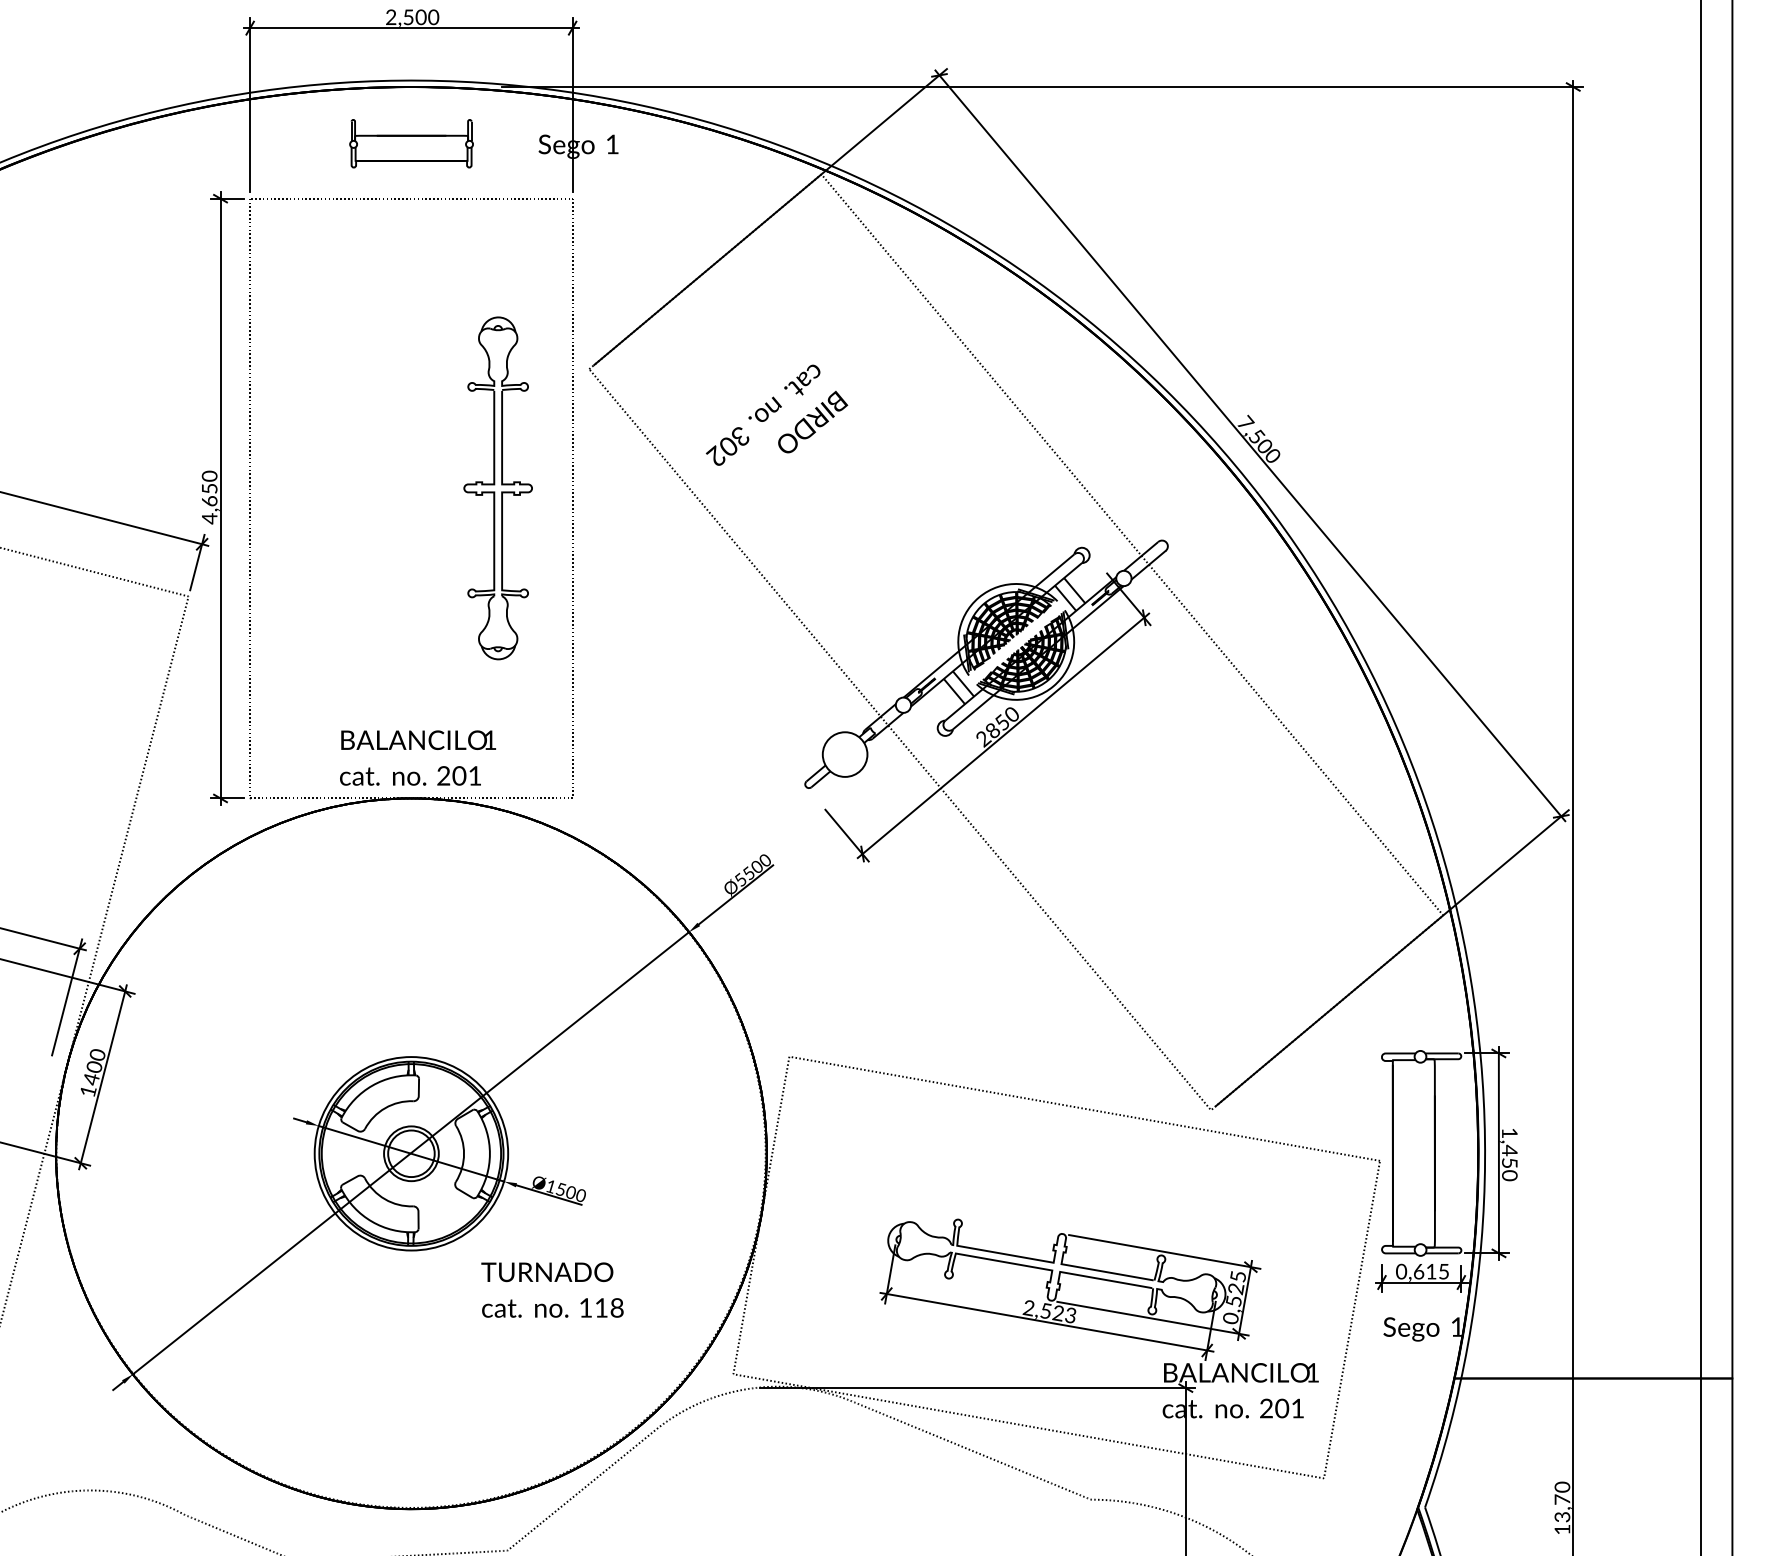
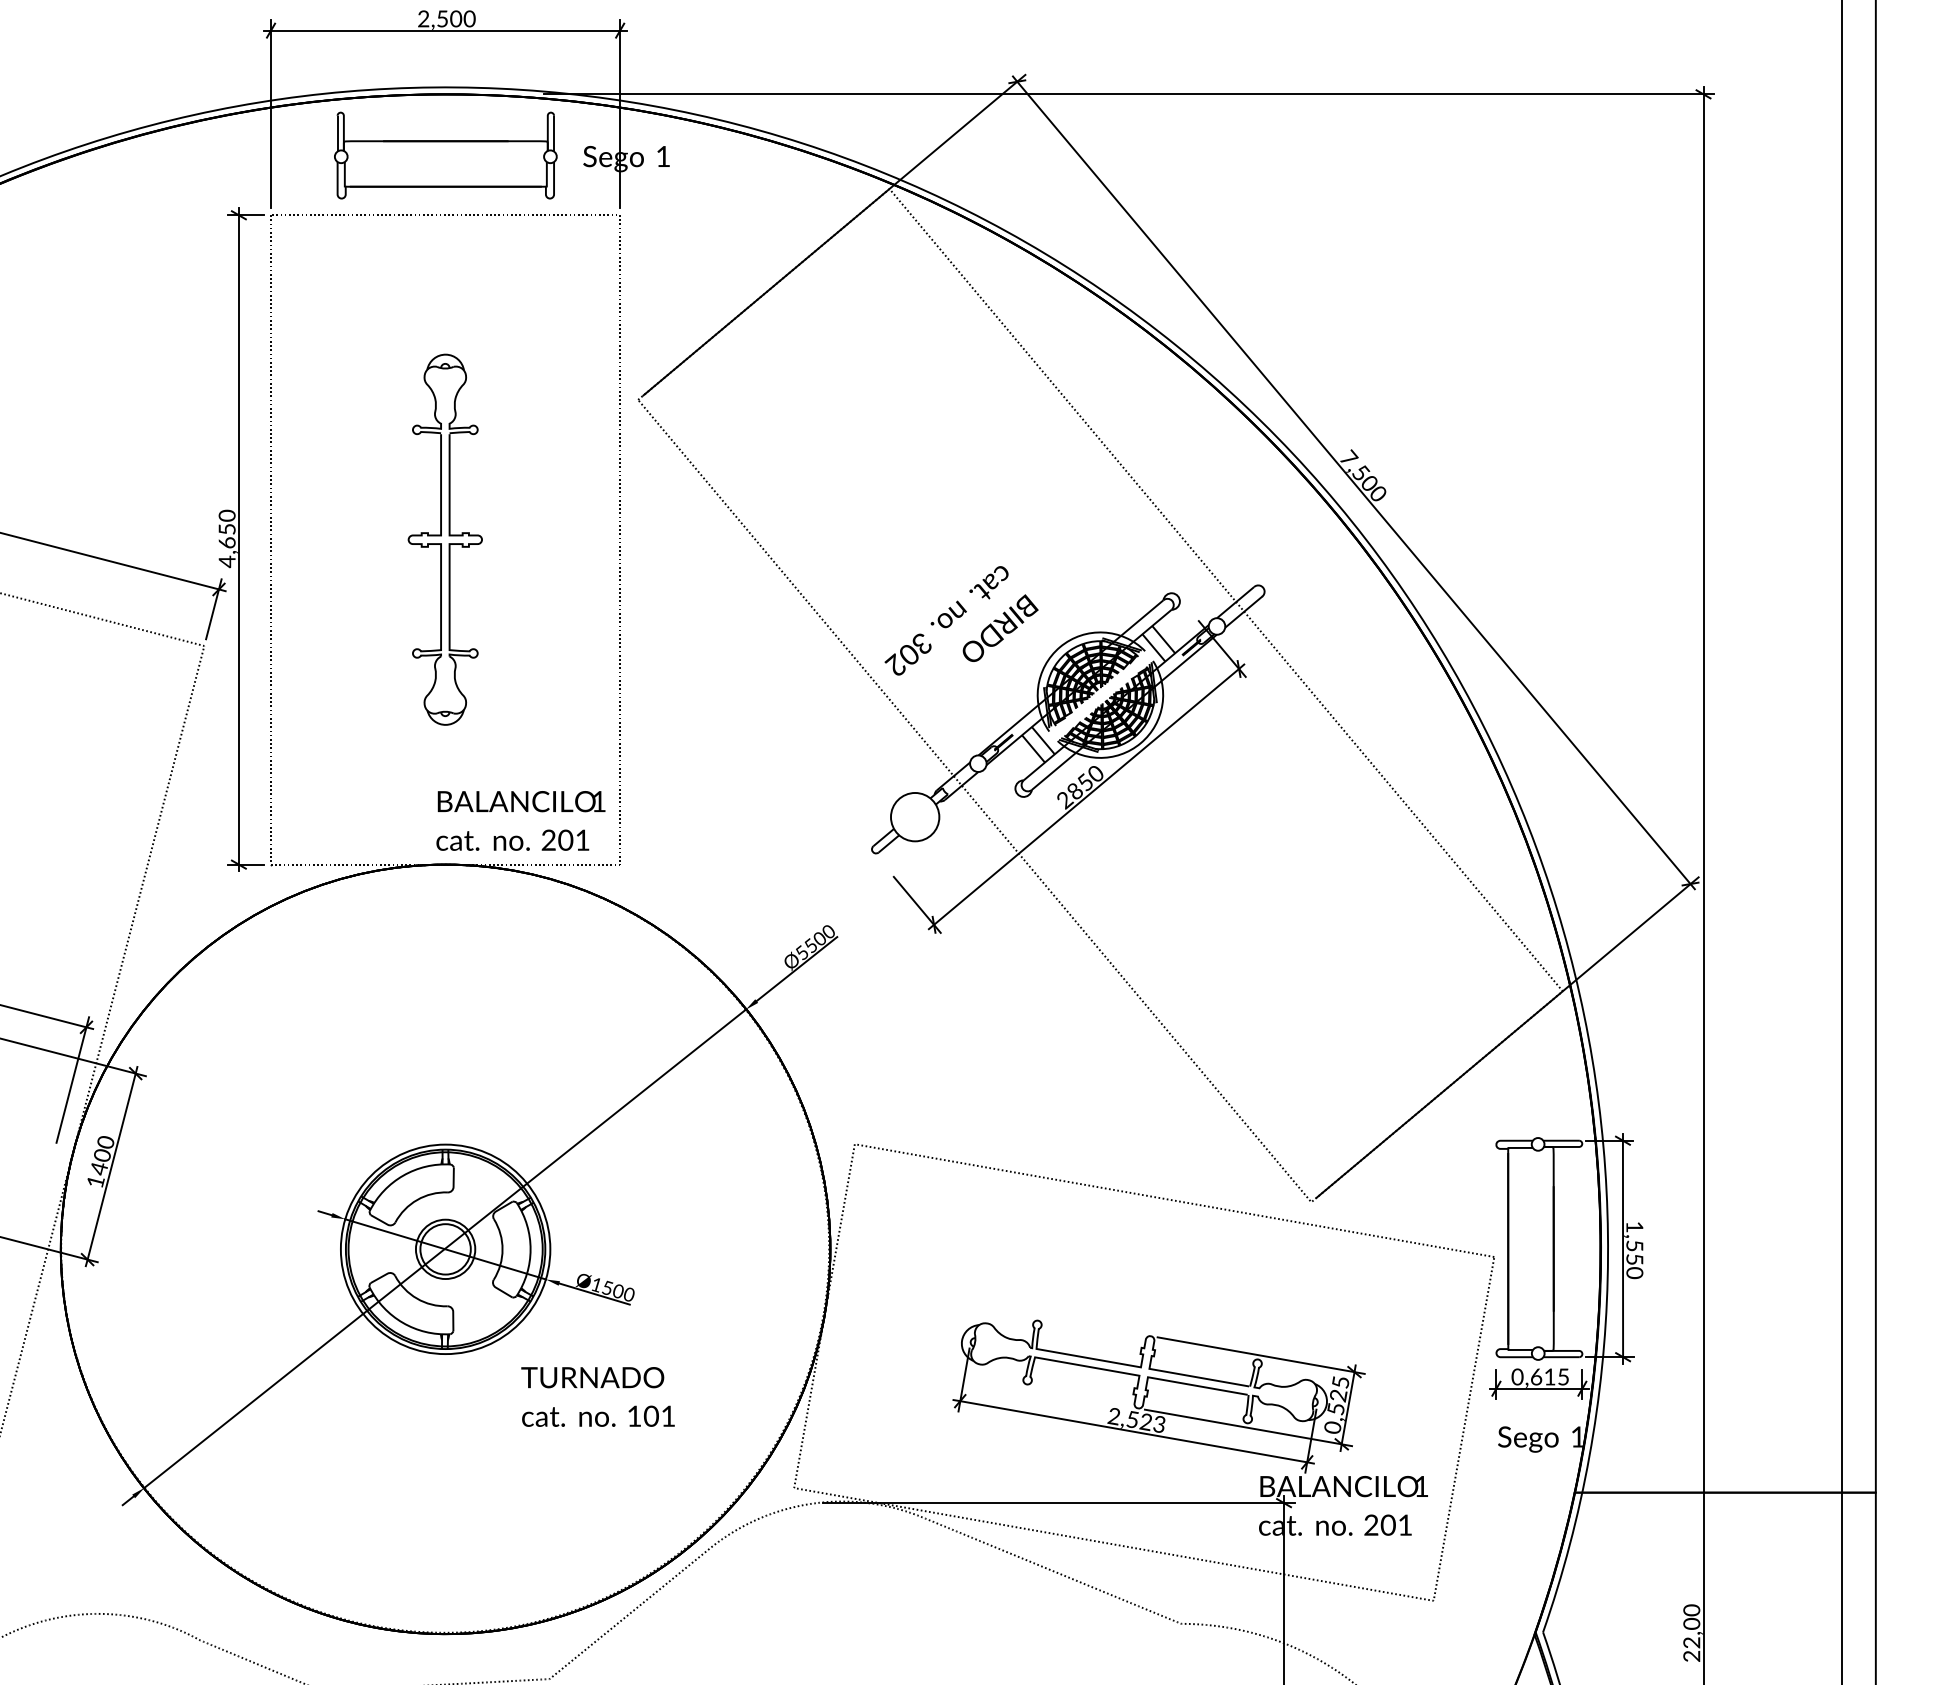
part: (411, 143) -> (445, 155), size x1.67
text: (776, 414) -> (961, 620), moved
part: (497, 488) -> (444, 539), moved
text: (417, 757) -> (520, 820), moved
text: (1509, 1150) -> (1634, 1245), 1,450 -> 1,550
text: (608, 1307) -> (658, 1415), 118 -> 101
text: (1562, 1514) -> (1691, 1639), 13,70 -> 22,00

